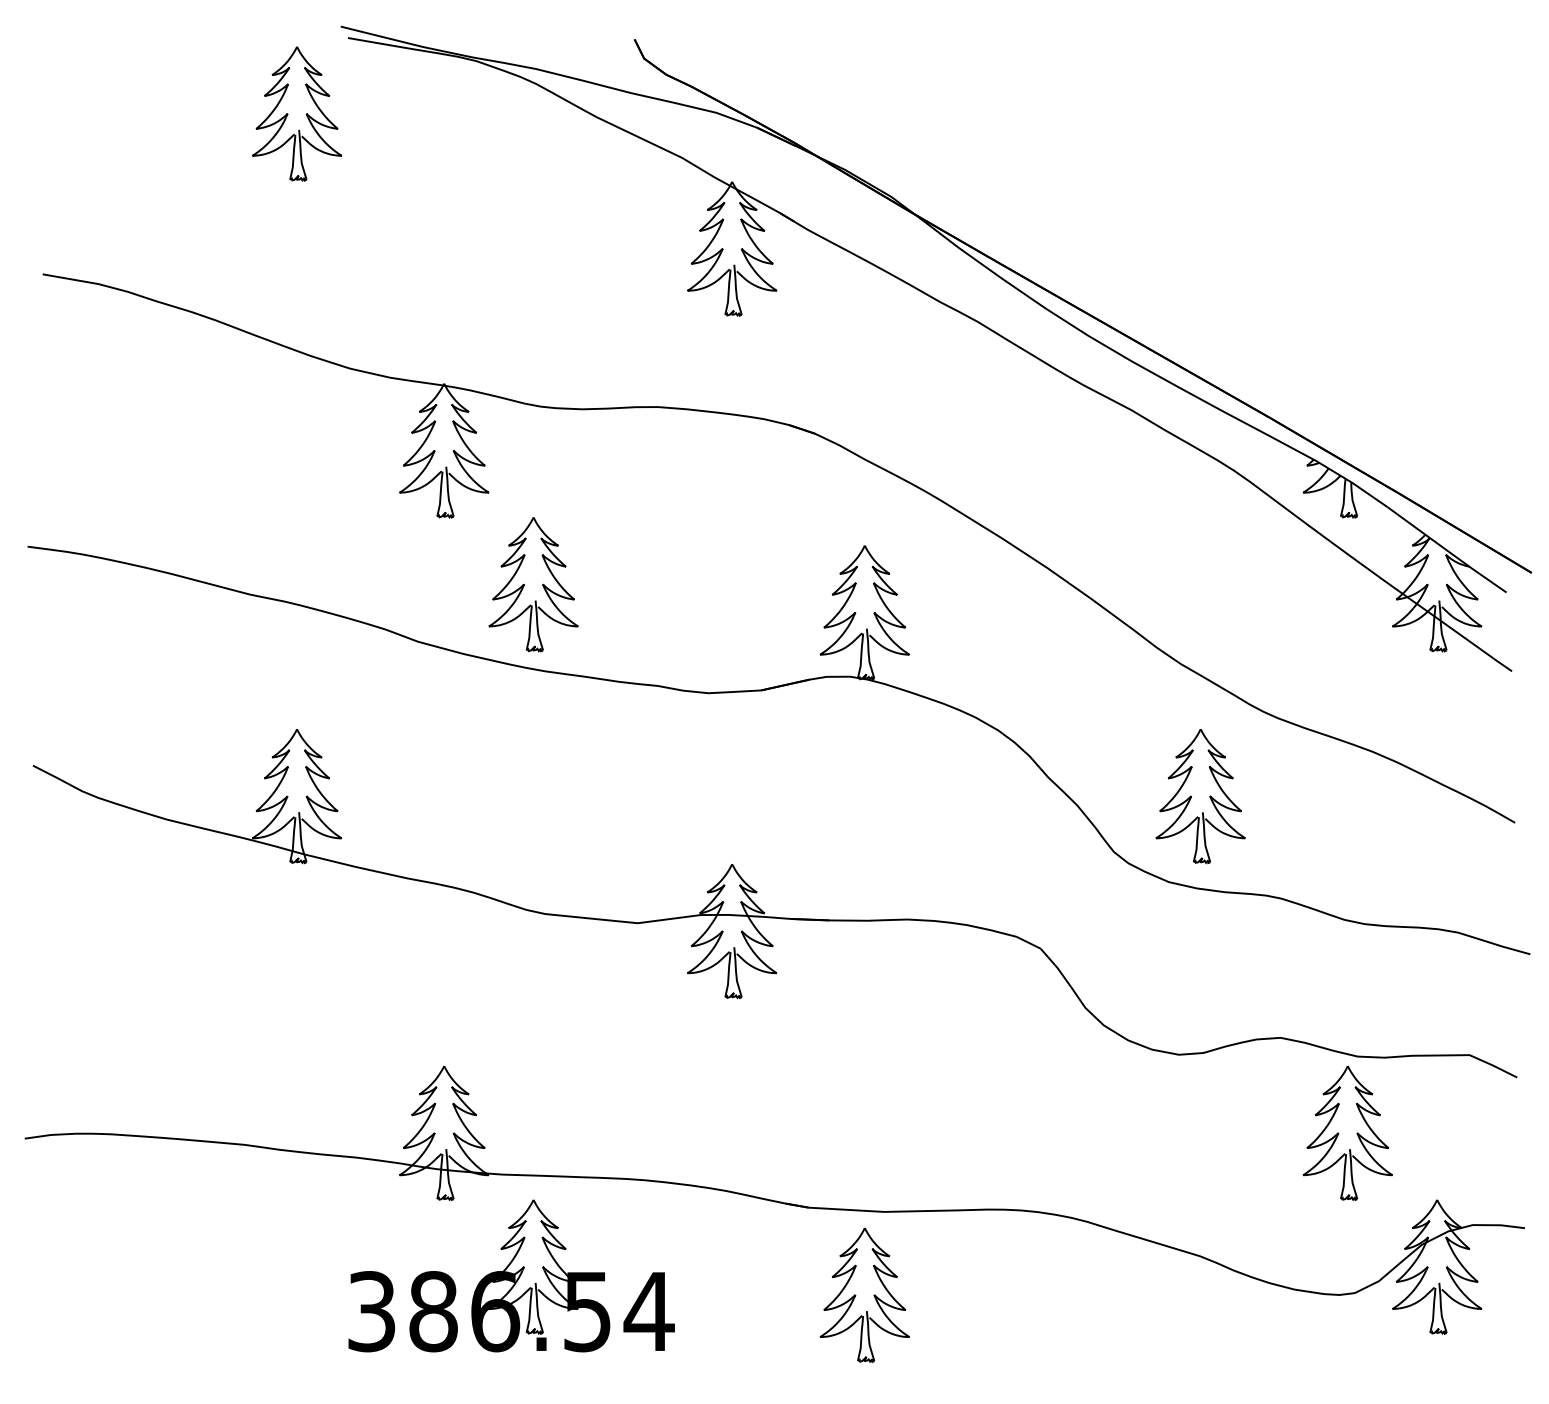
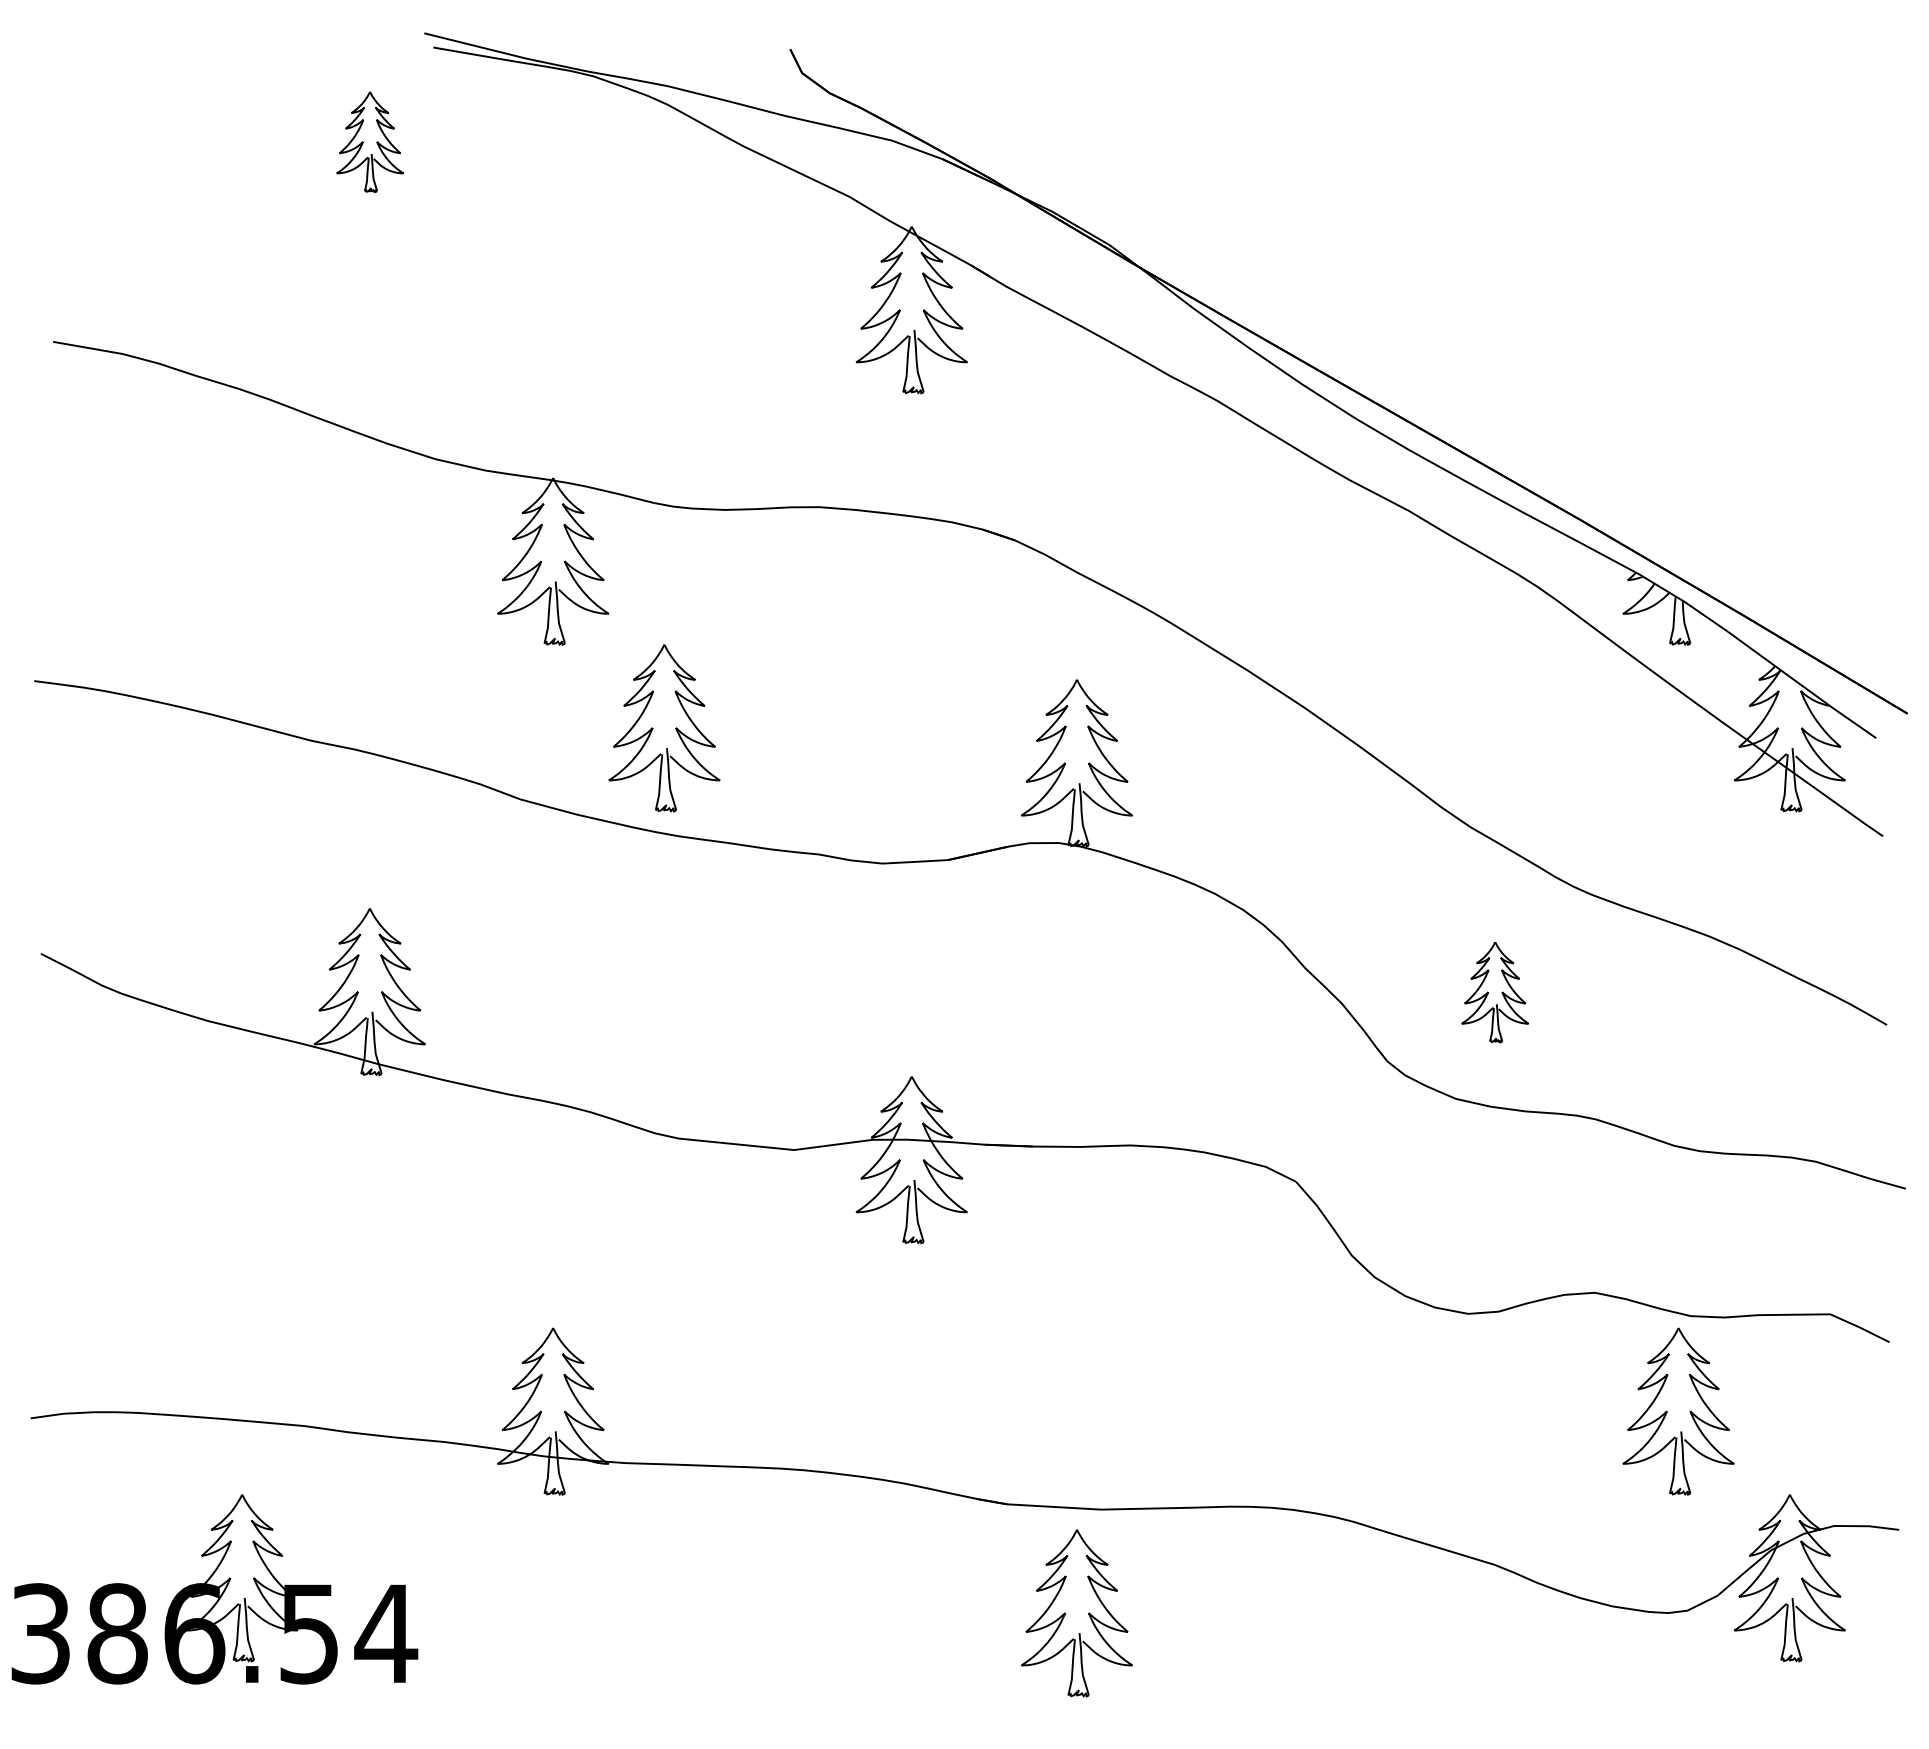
part: (297, 113) -> (370, 141), size x0.6
part: (1200, 796) -> (1495, 992), size x0.6
part: (511, 1275) -> (214, 1588), moved

